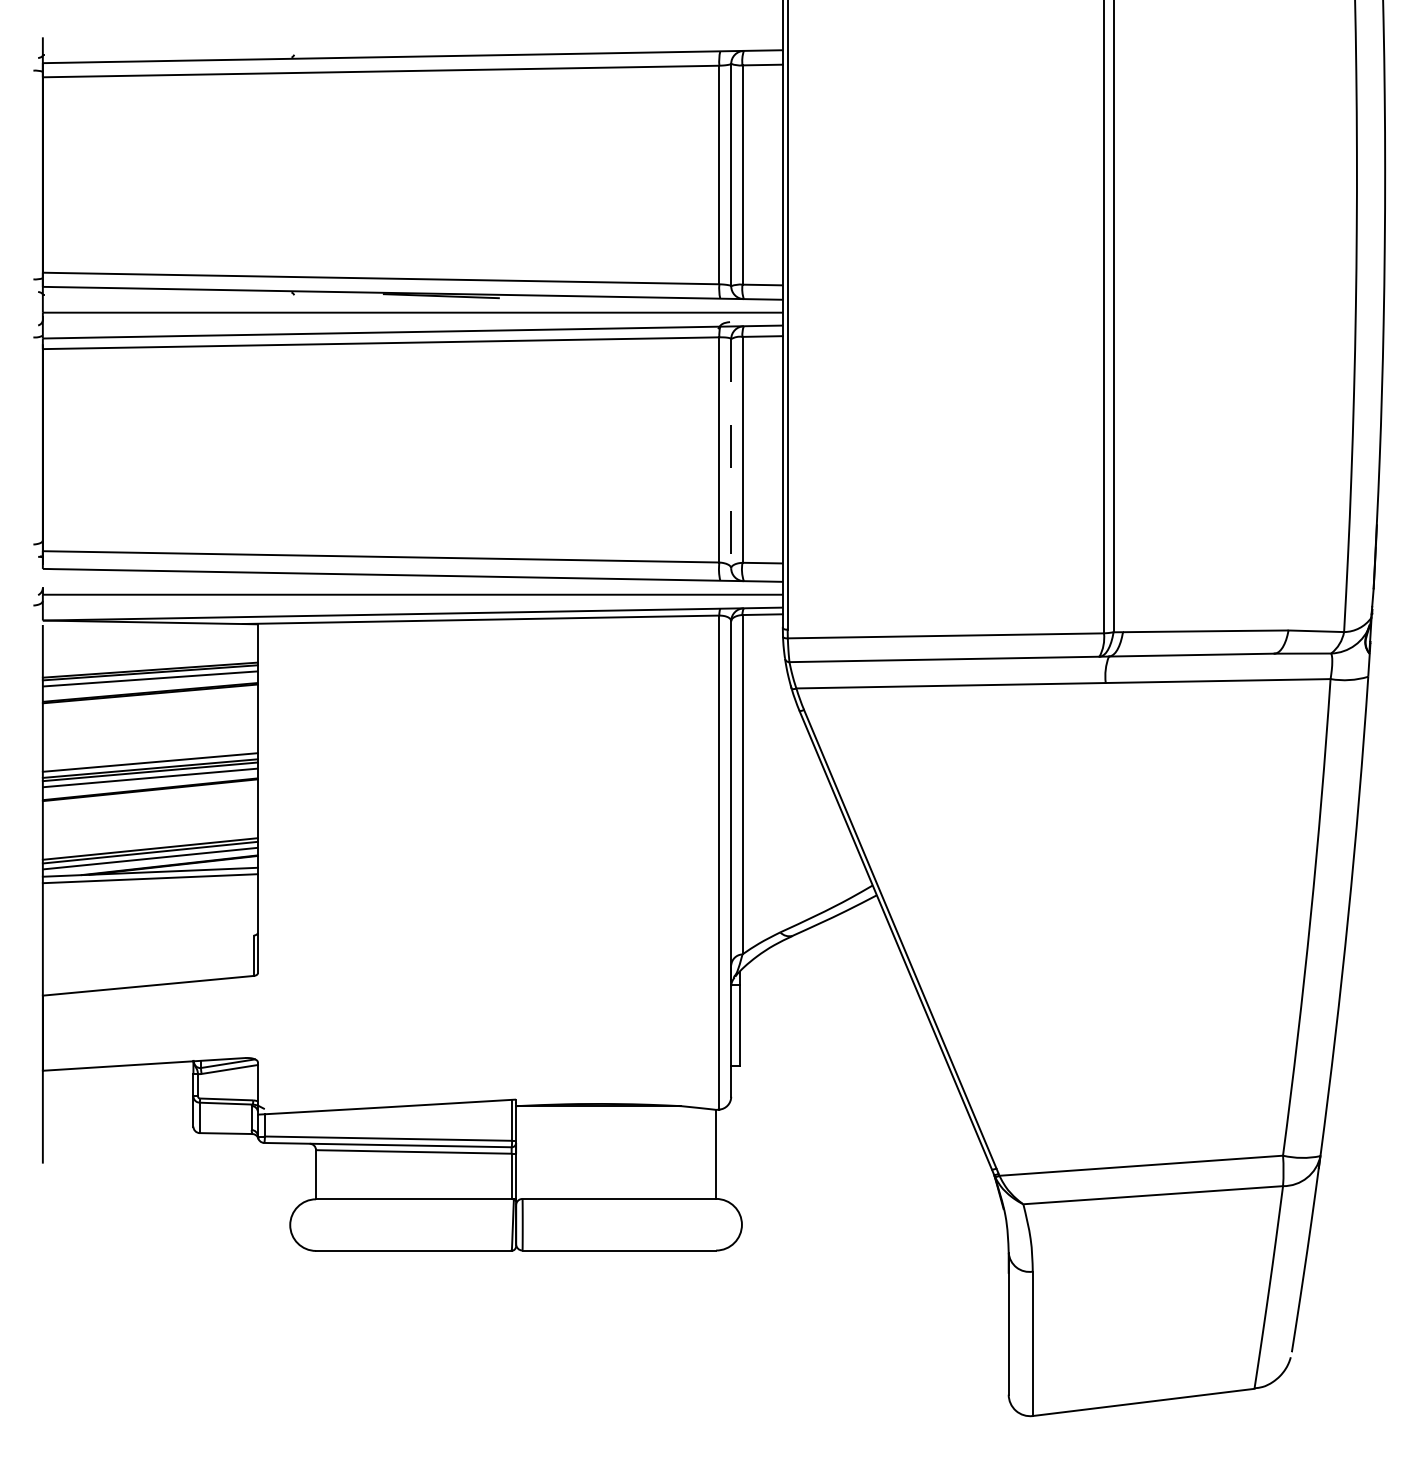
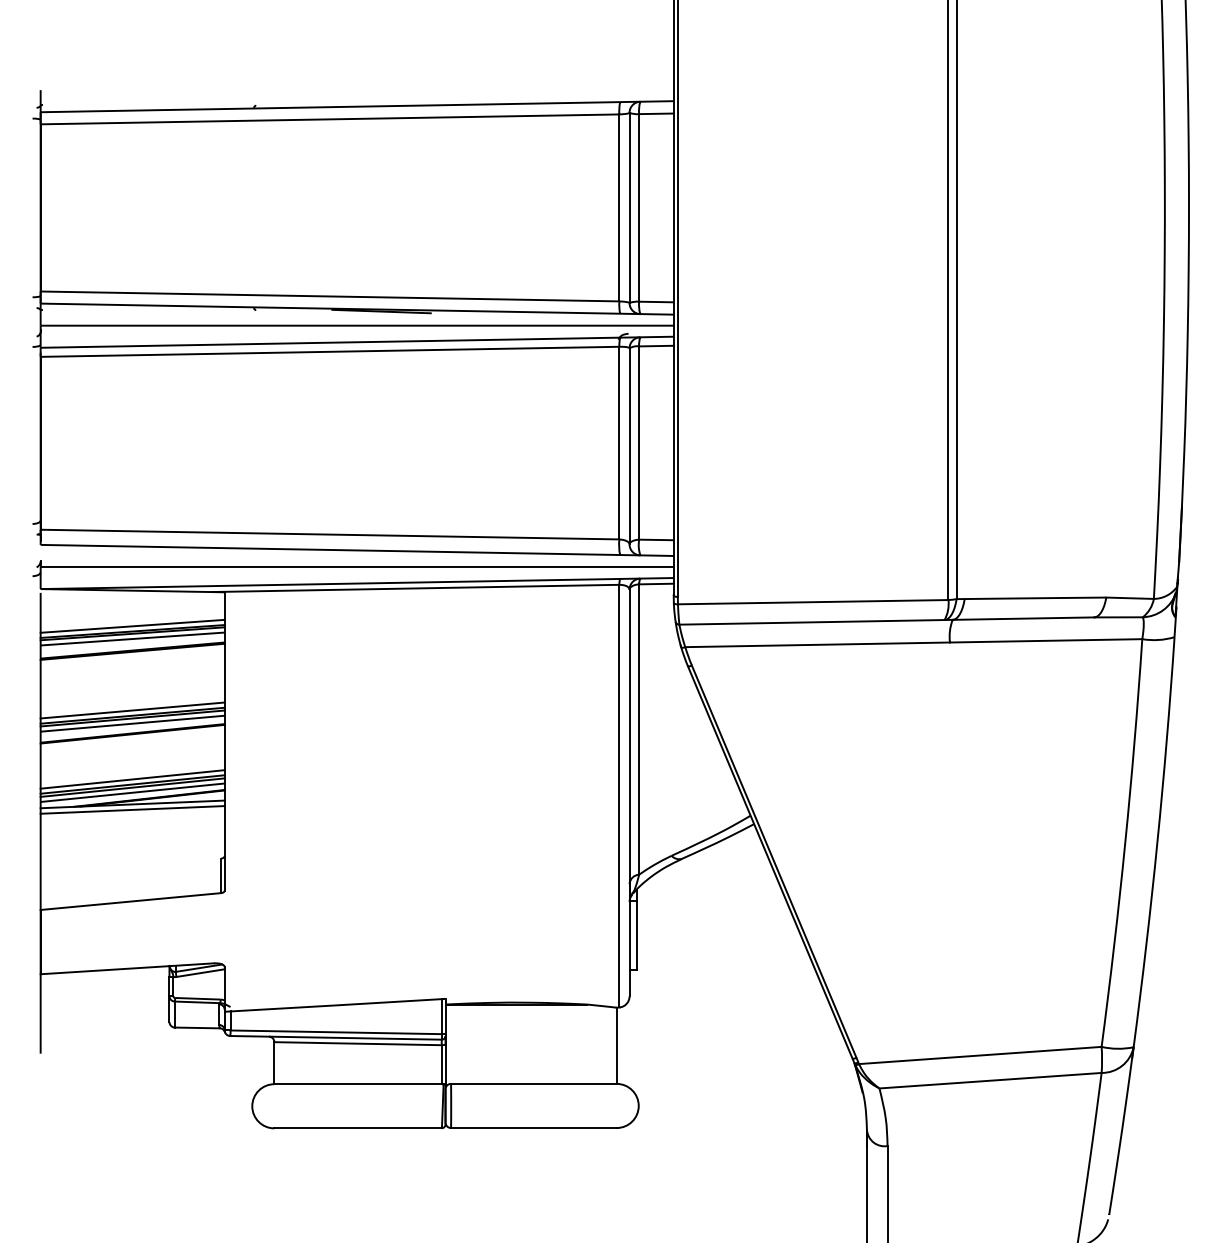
line: (731, 453) -> (629, 446), dashed -> solid
line: (149, 663) -> (131, 625), added
line: (149, 842) -> (131, 778), added

